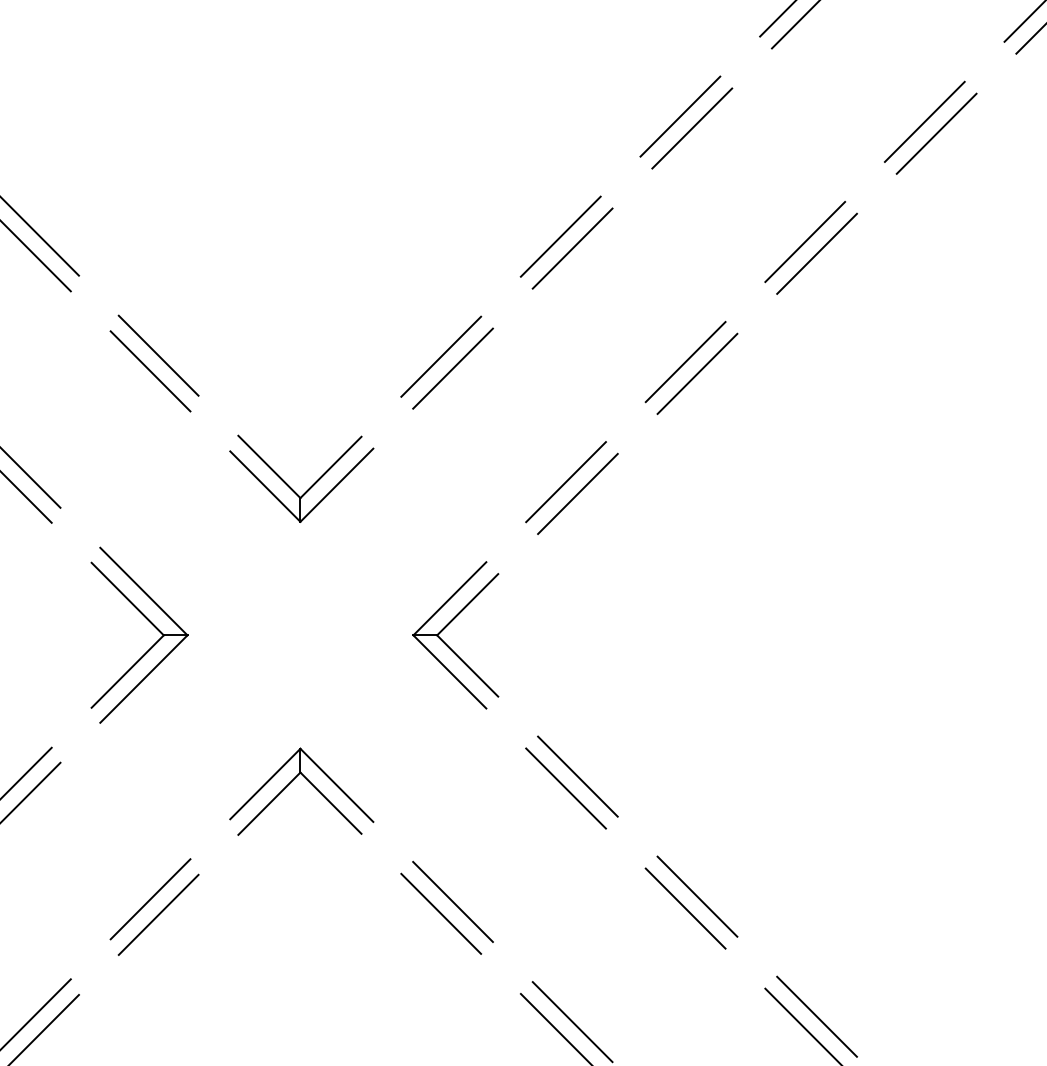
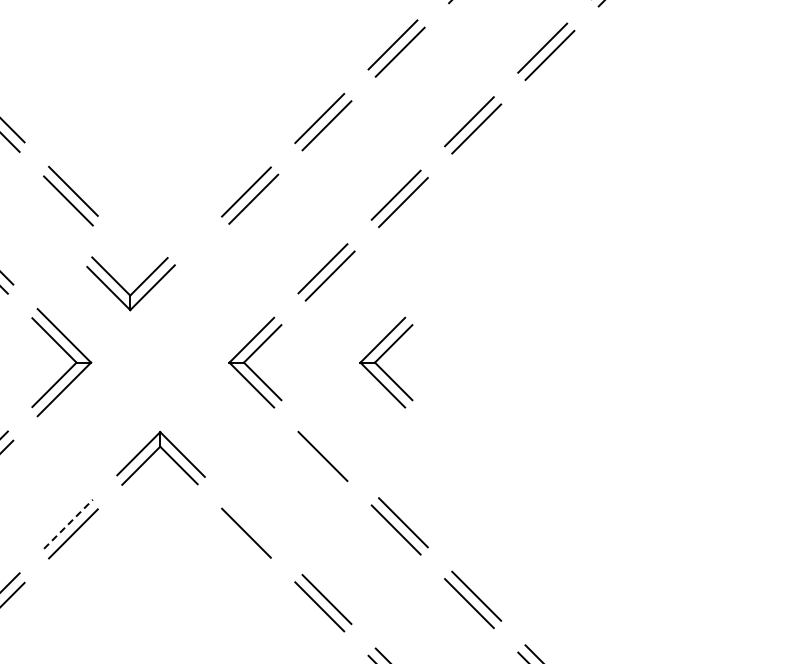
part: (308, 486) -> (135, 288), moved
part: (661, 626) -> (381, 357), added
line: (576, 775) -> (329, 448), removed
line: (150, 899) -> (68, 524), solid -> dashed
line: (452, 901) -> (253, 525), removed

